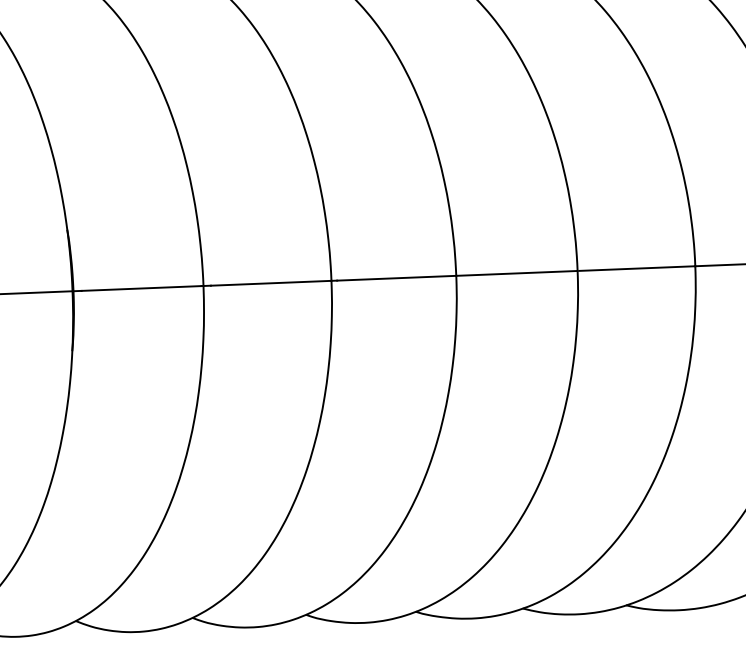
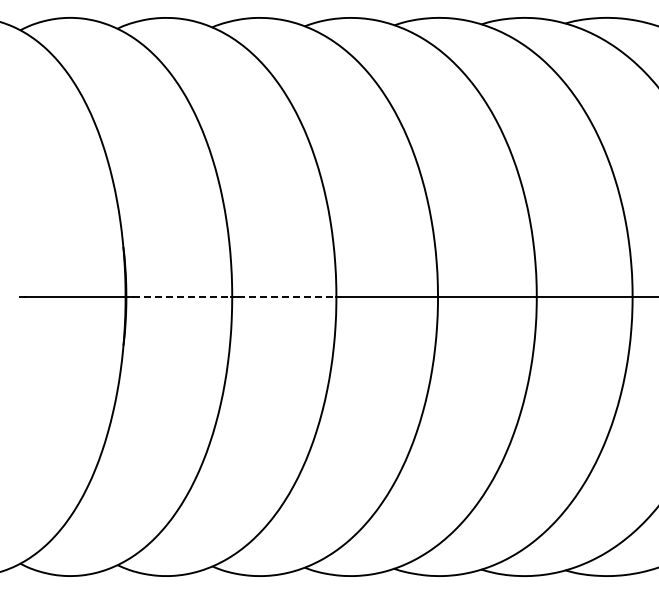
line: (271, 283) -> (287, 297), solid -> dashed
line: (142, 289) -> (182, 297), solid -> dashed

